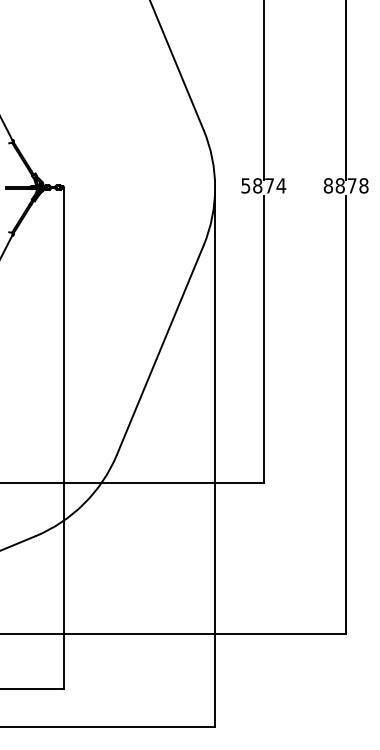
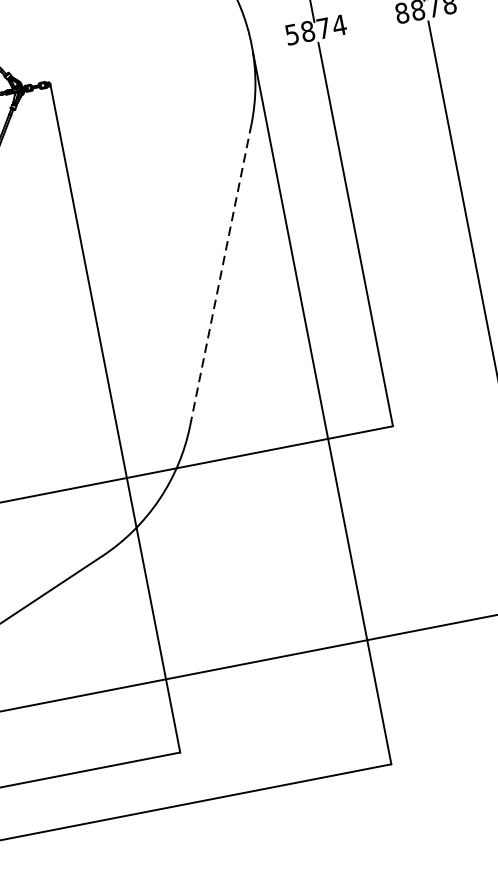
line: (160, 349) -> (220, 274), solid -> dashed

